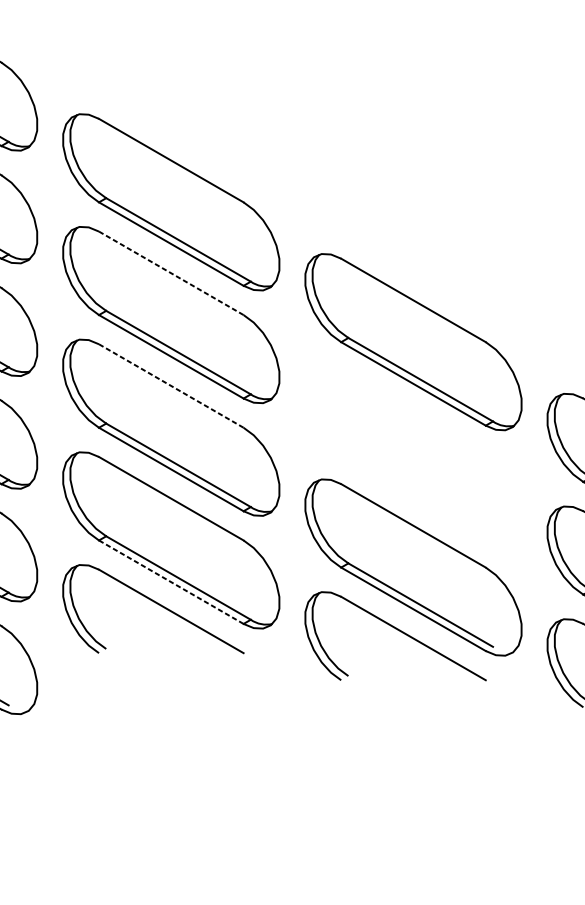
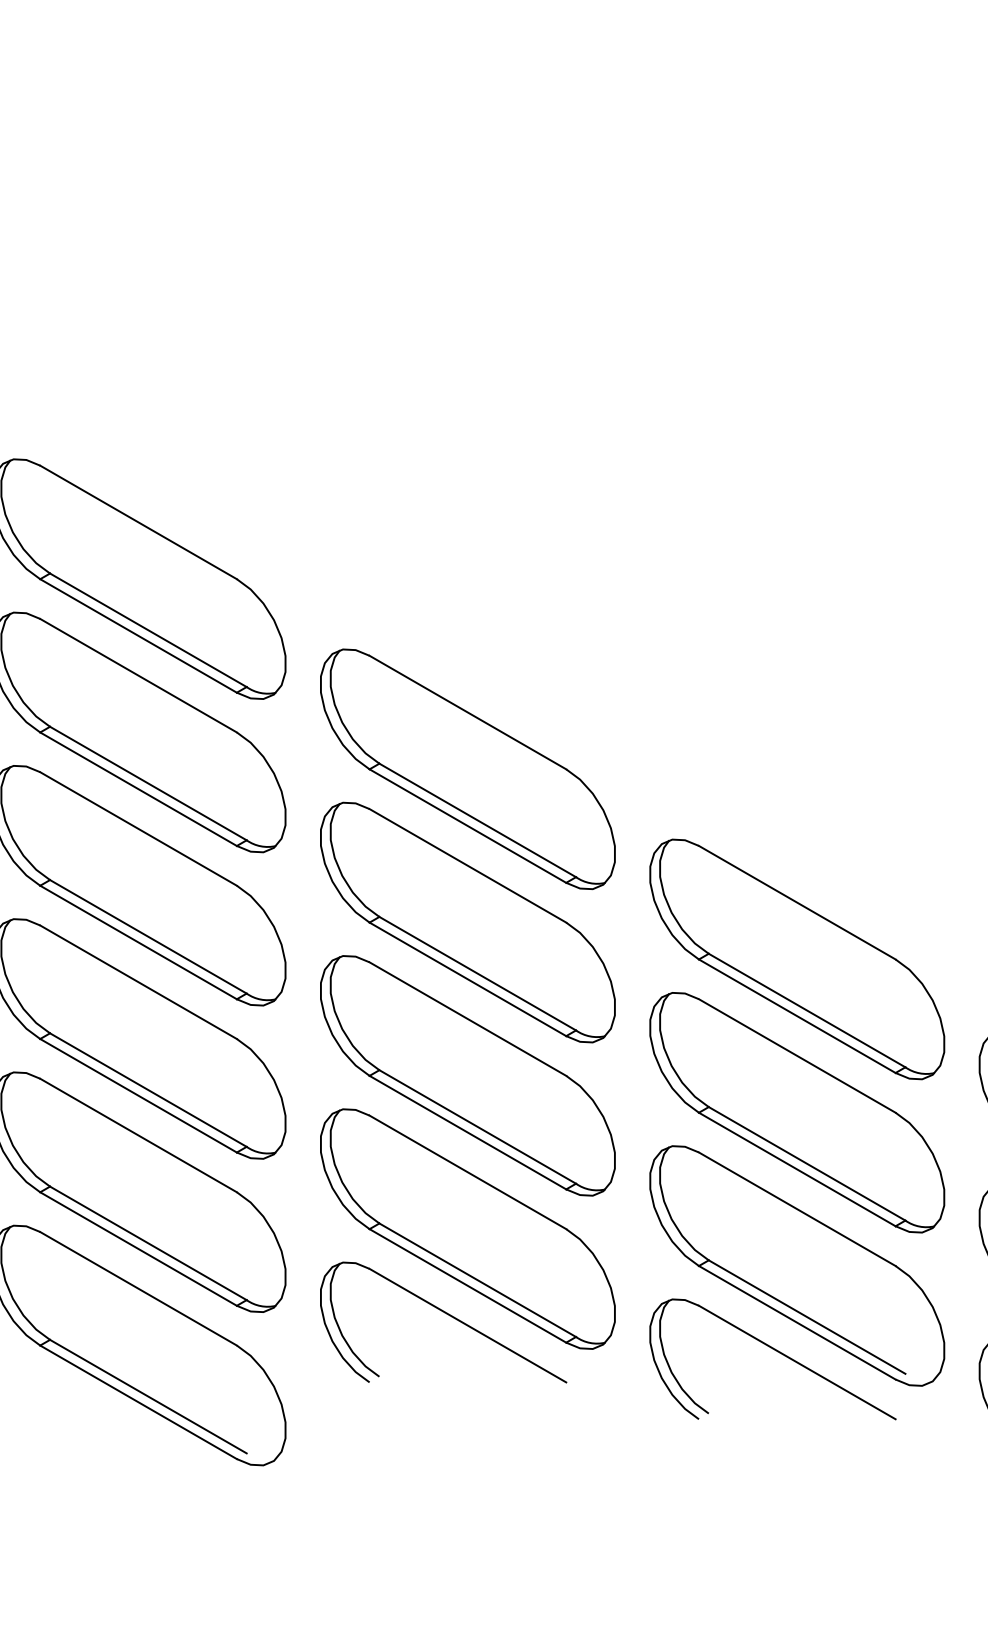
line: (171, 273) -> (467, 865), dashed -> solid
line: (171, 386) -> (467, 1019), dashed -> solid
part: (413, 454) -> (797, 1112), added
line: (171, 581) -> (467, 1285), dashed -> solid

